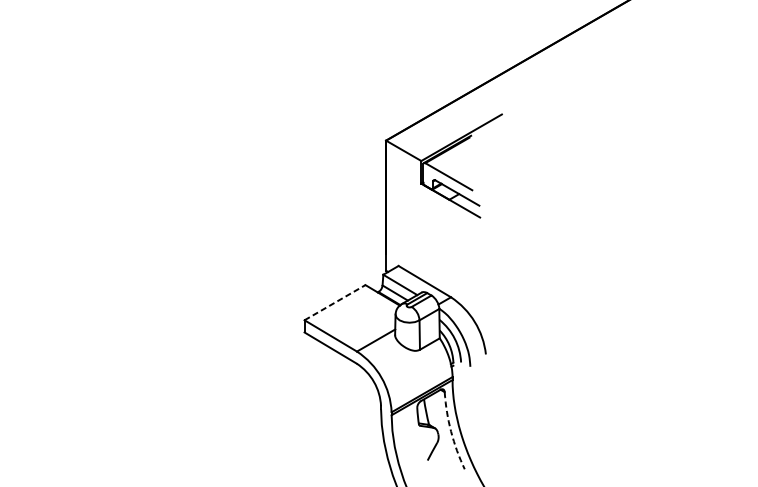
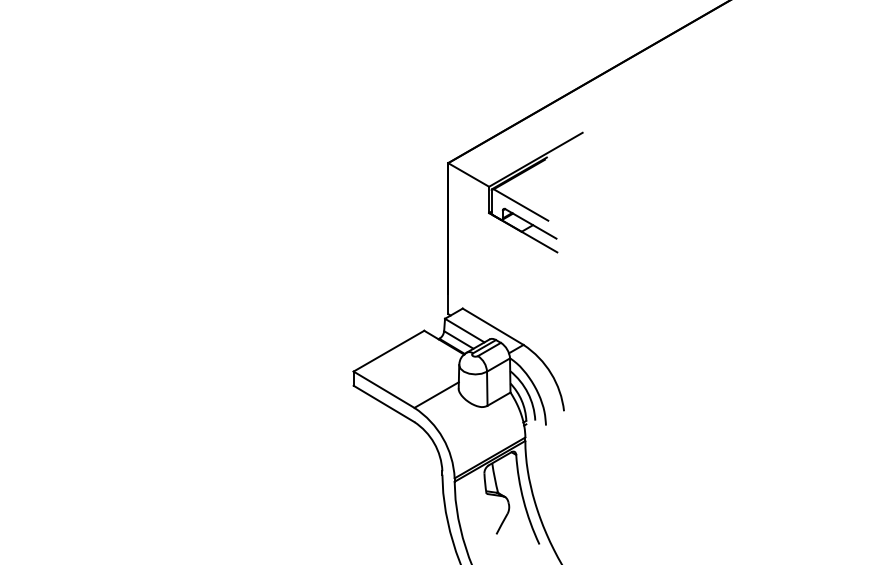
line: (334, 302) -> (388, 351), dashed -> solid
arc: (450, 431) -> (523, 500), dashed -> solid

